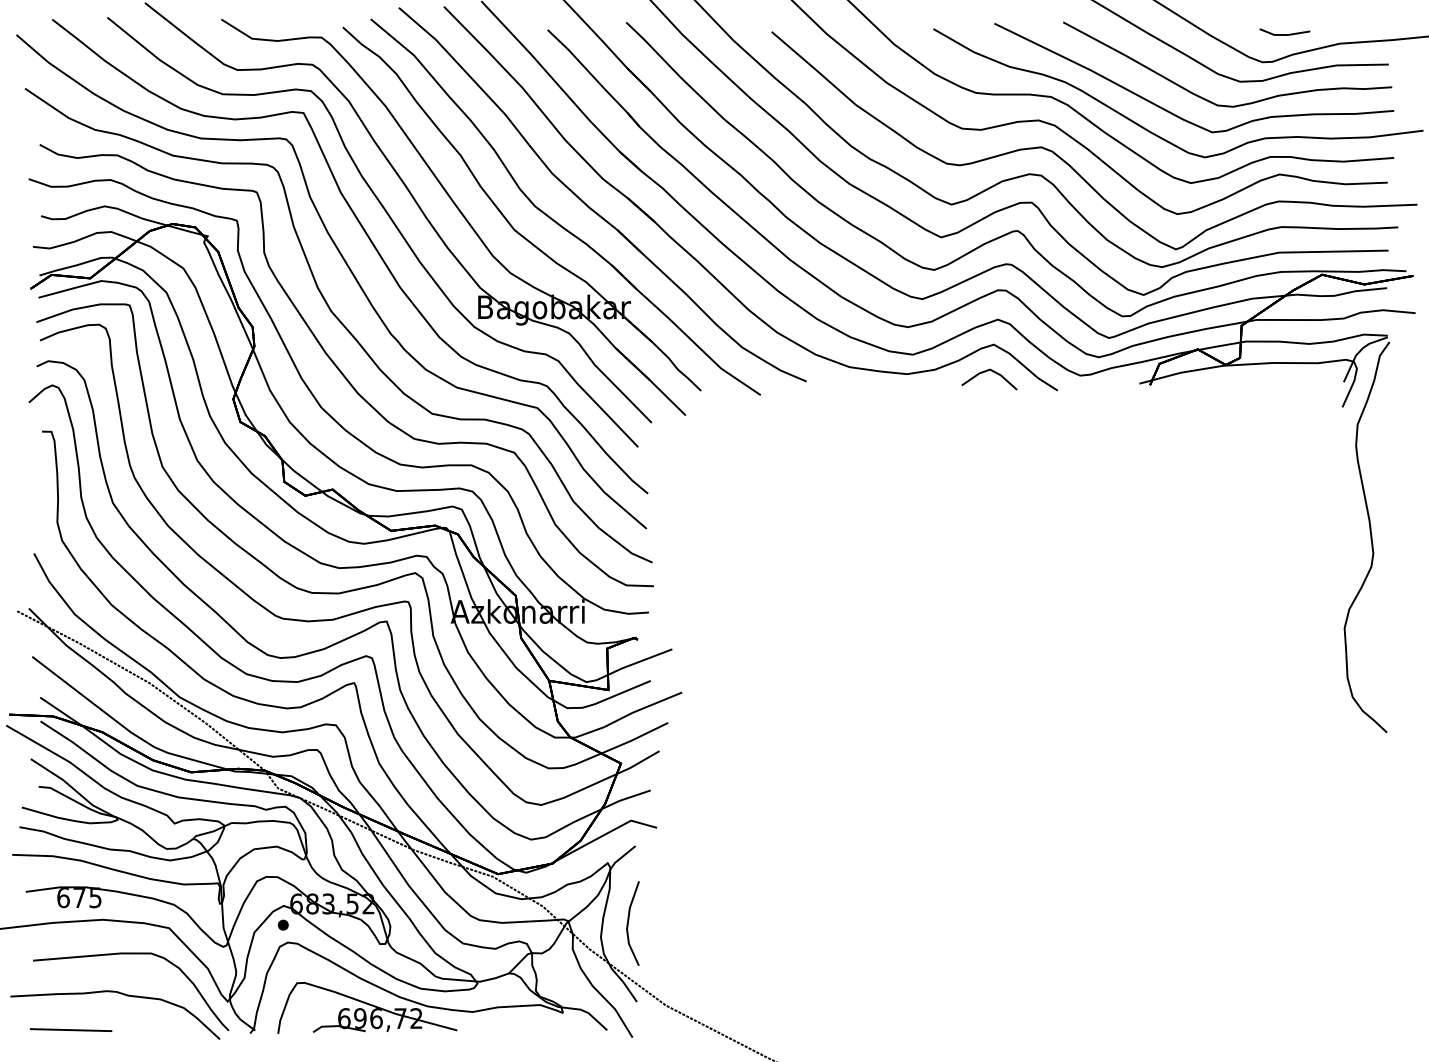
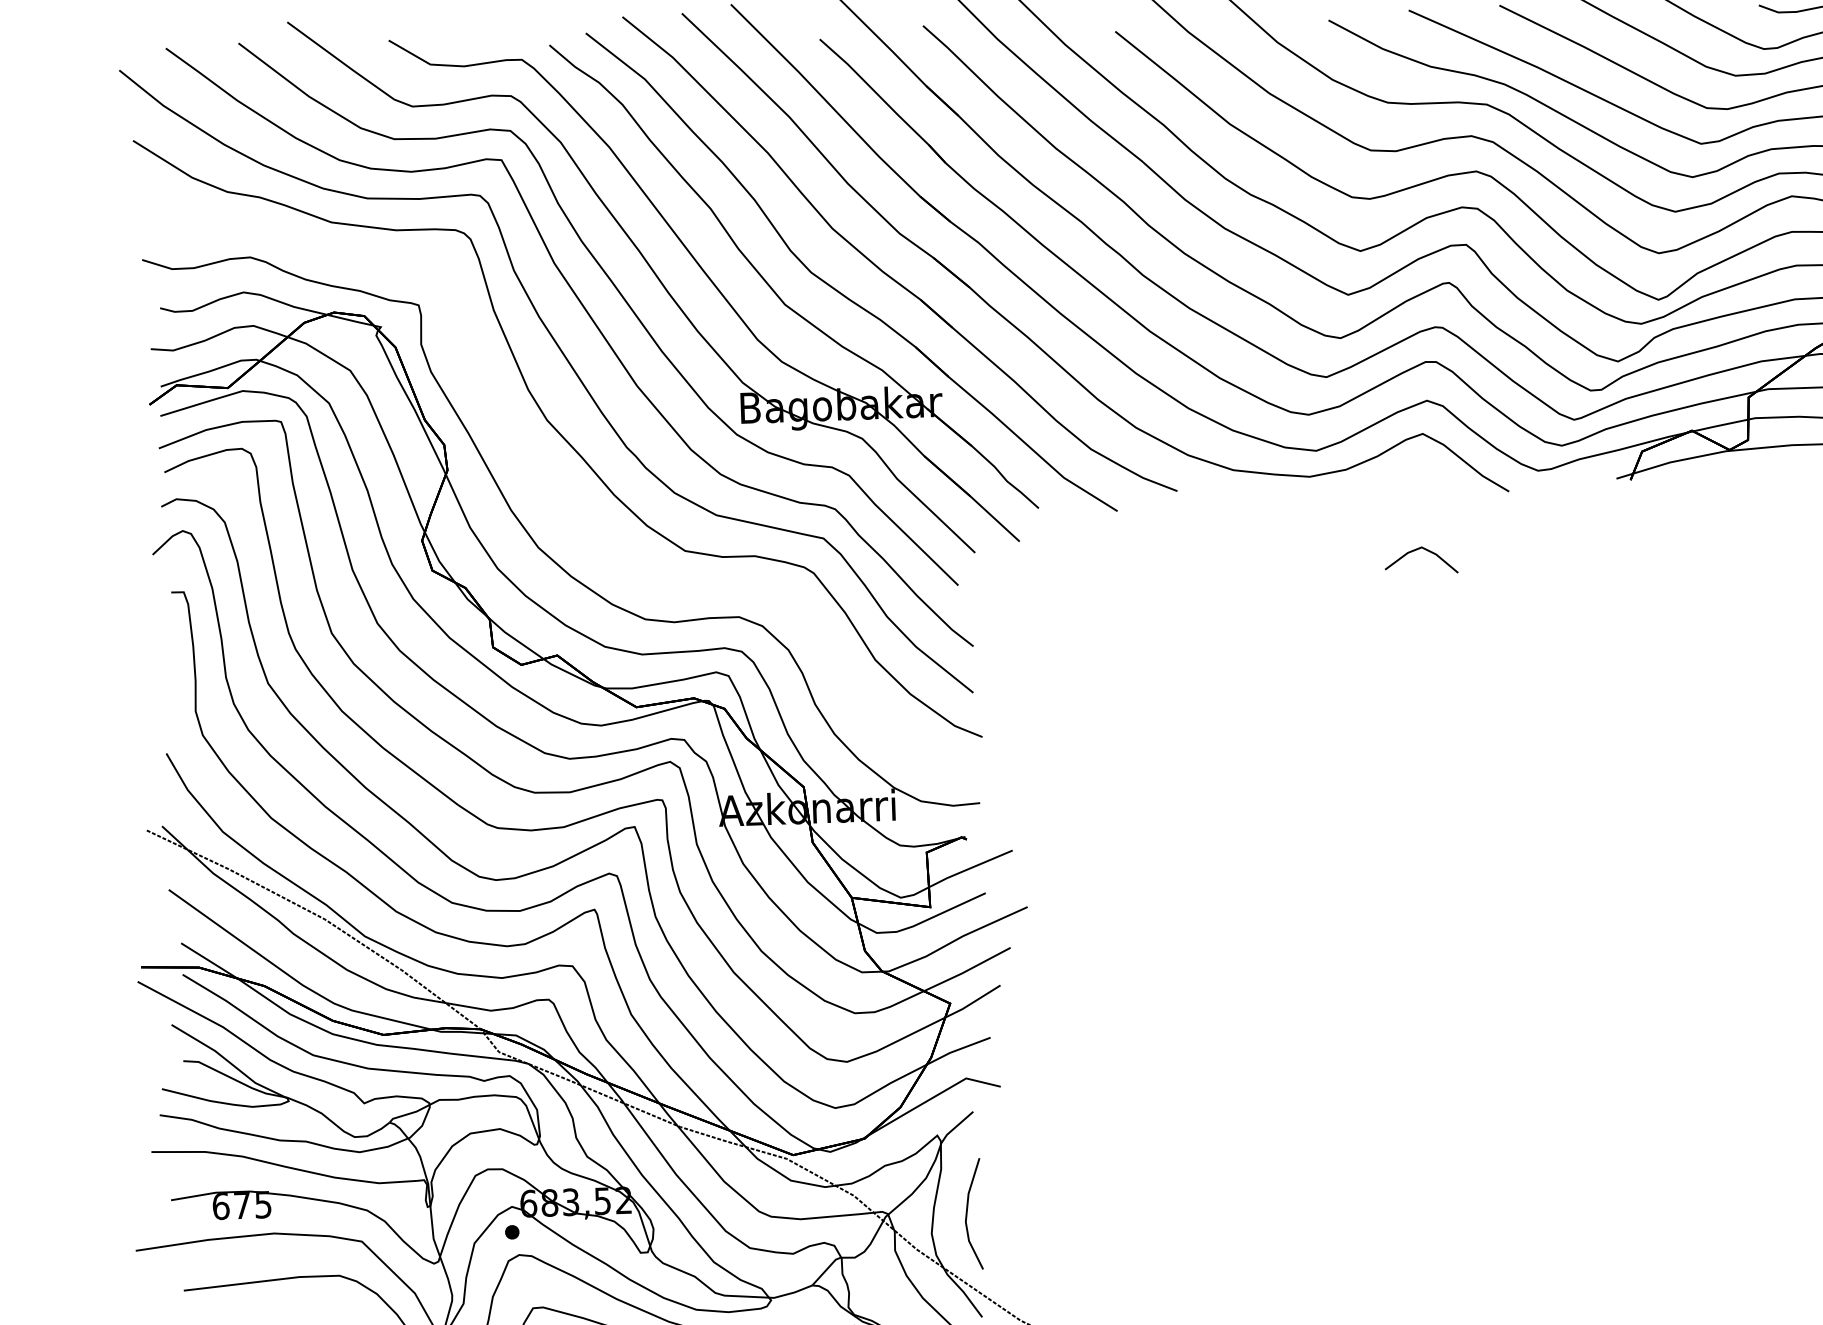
curve: (340, 369) -> (562, 496), removed
line: (988, 371) -> (1419, 549), moved

